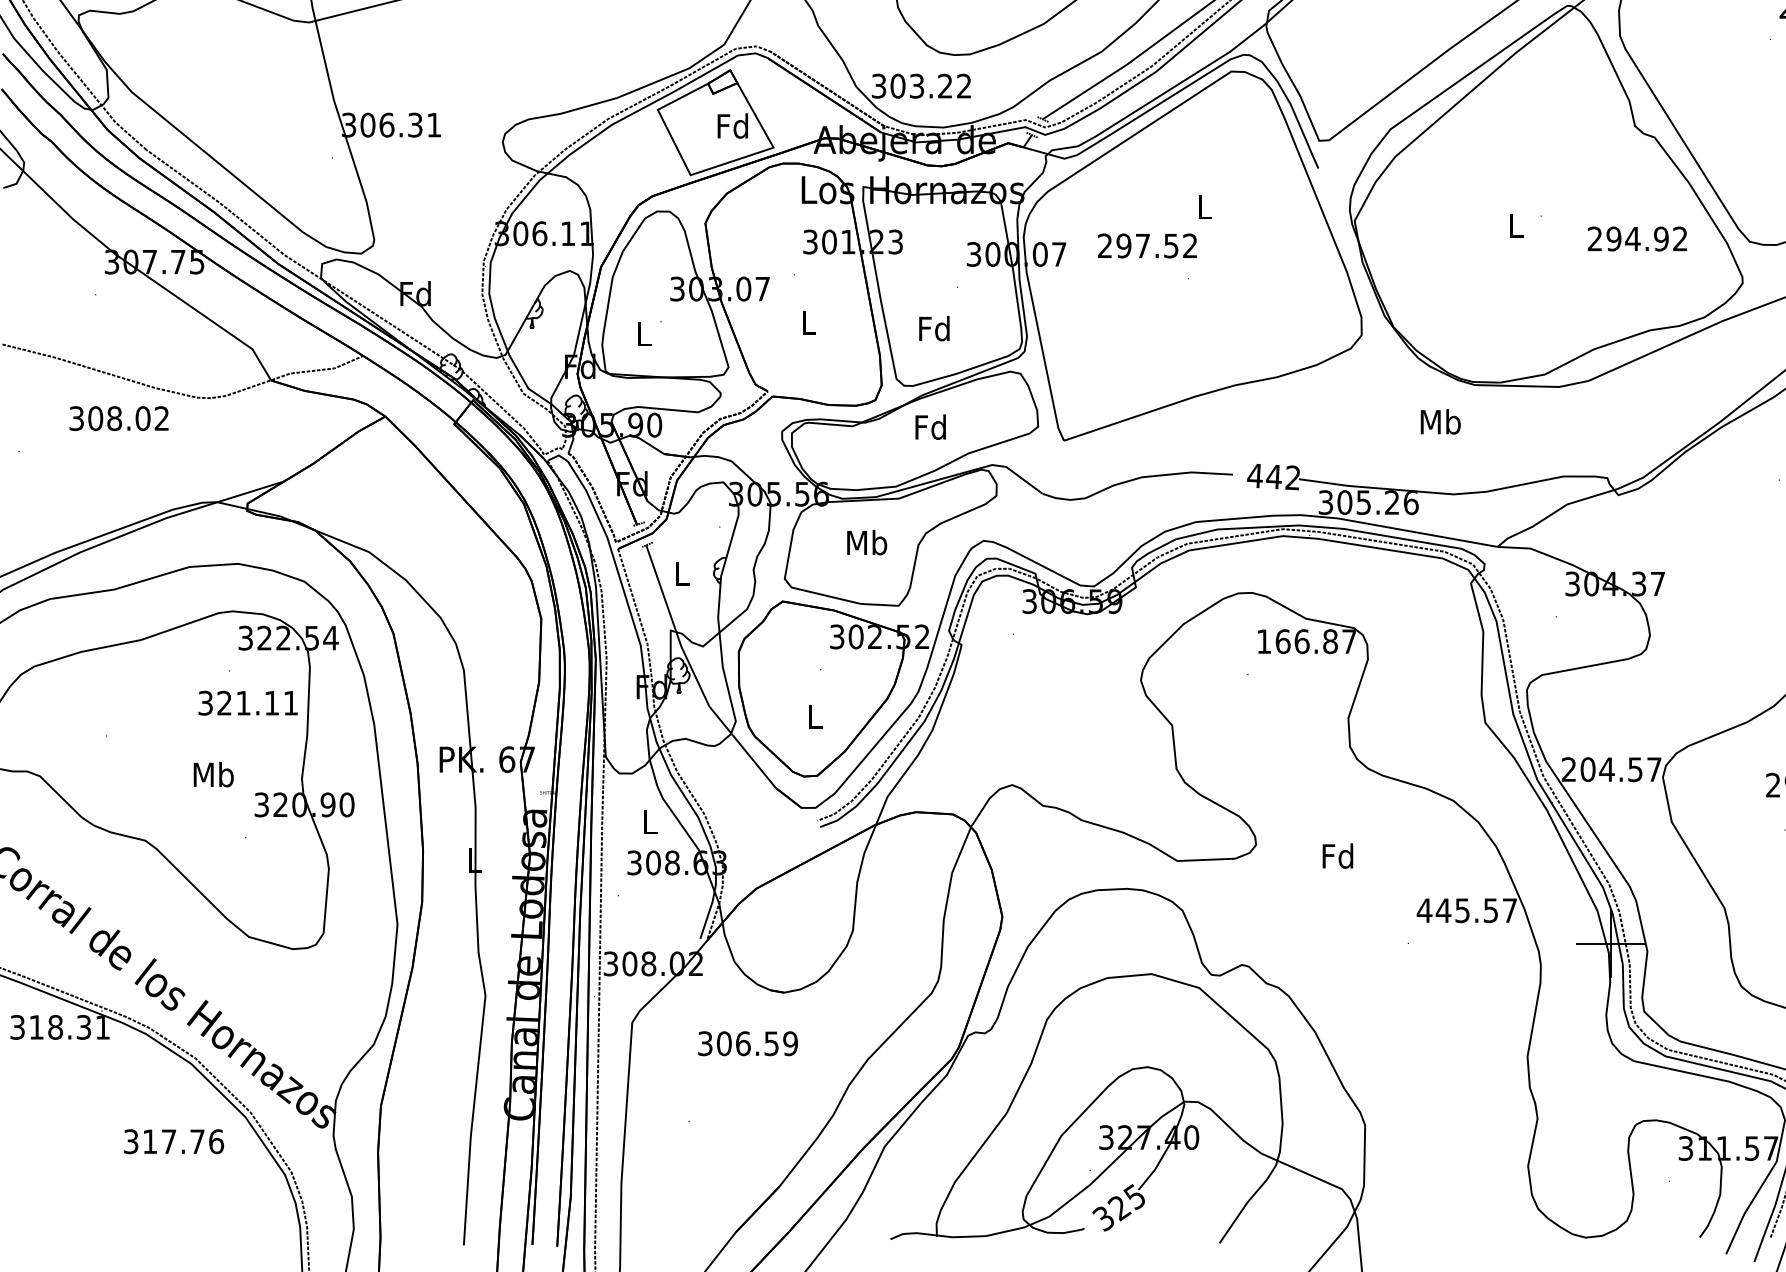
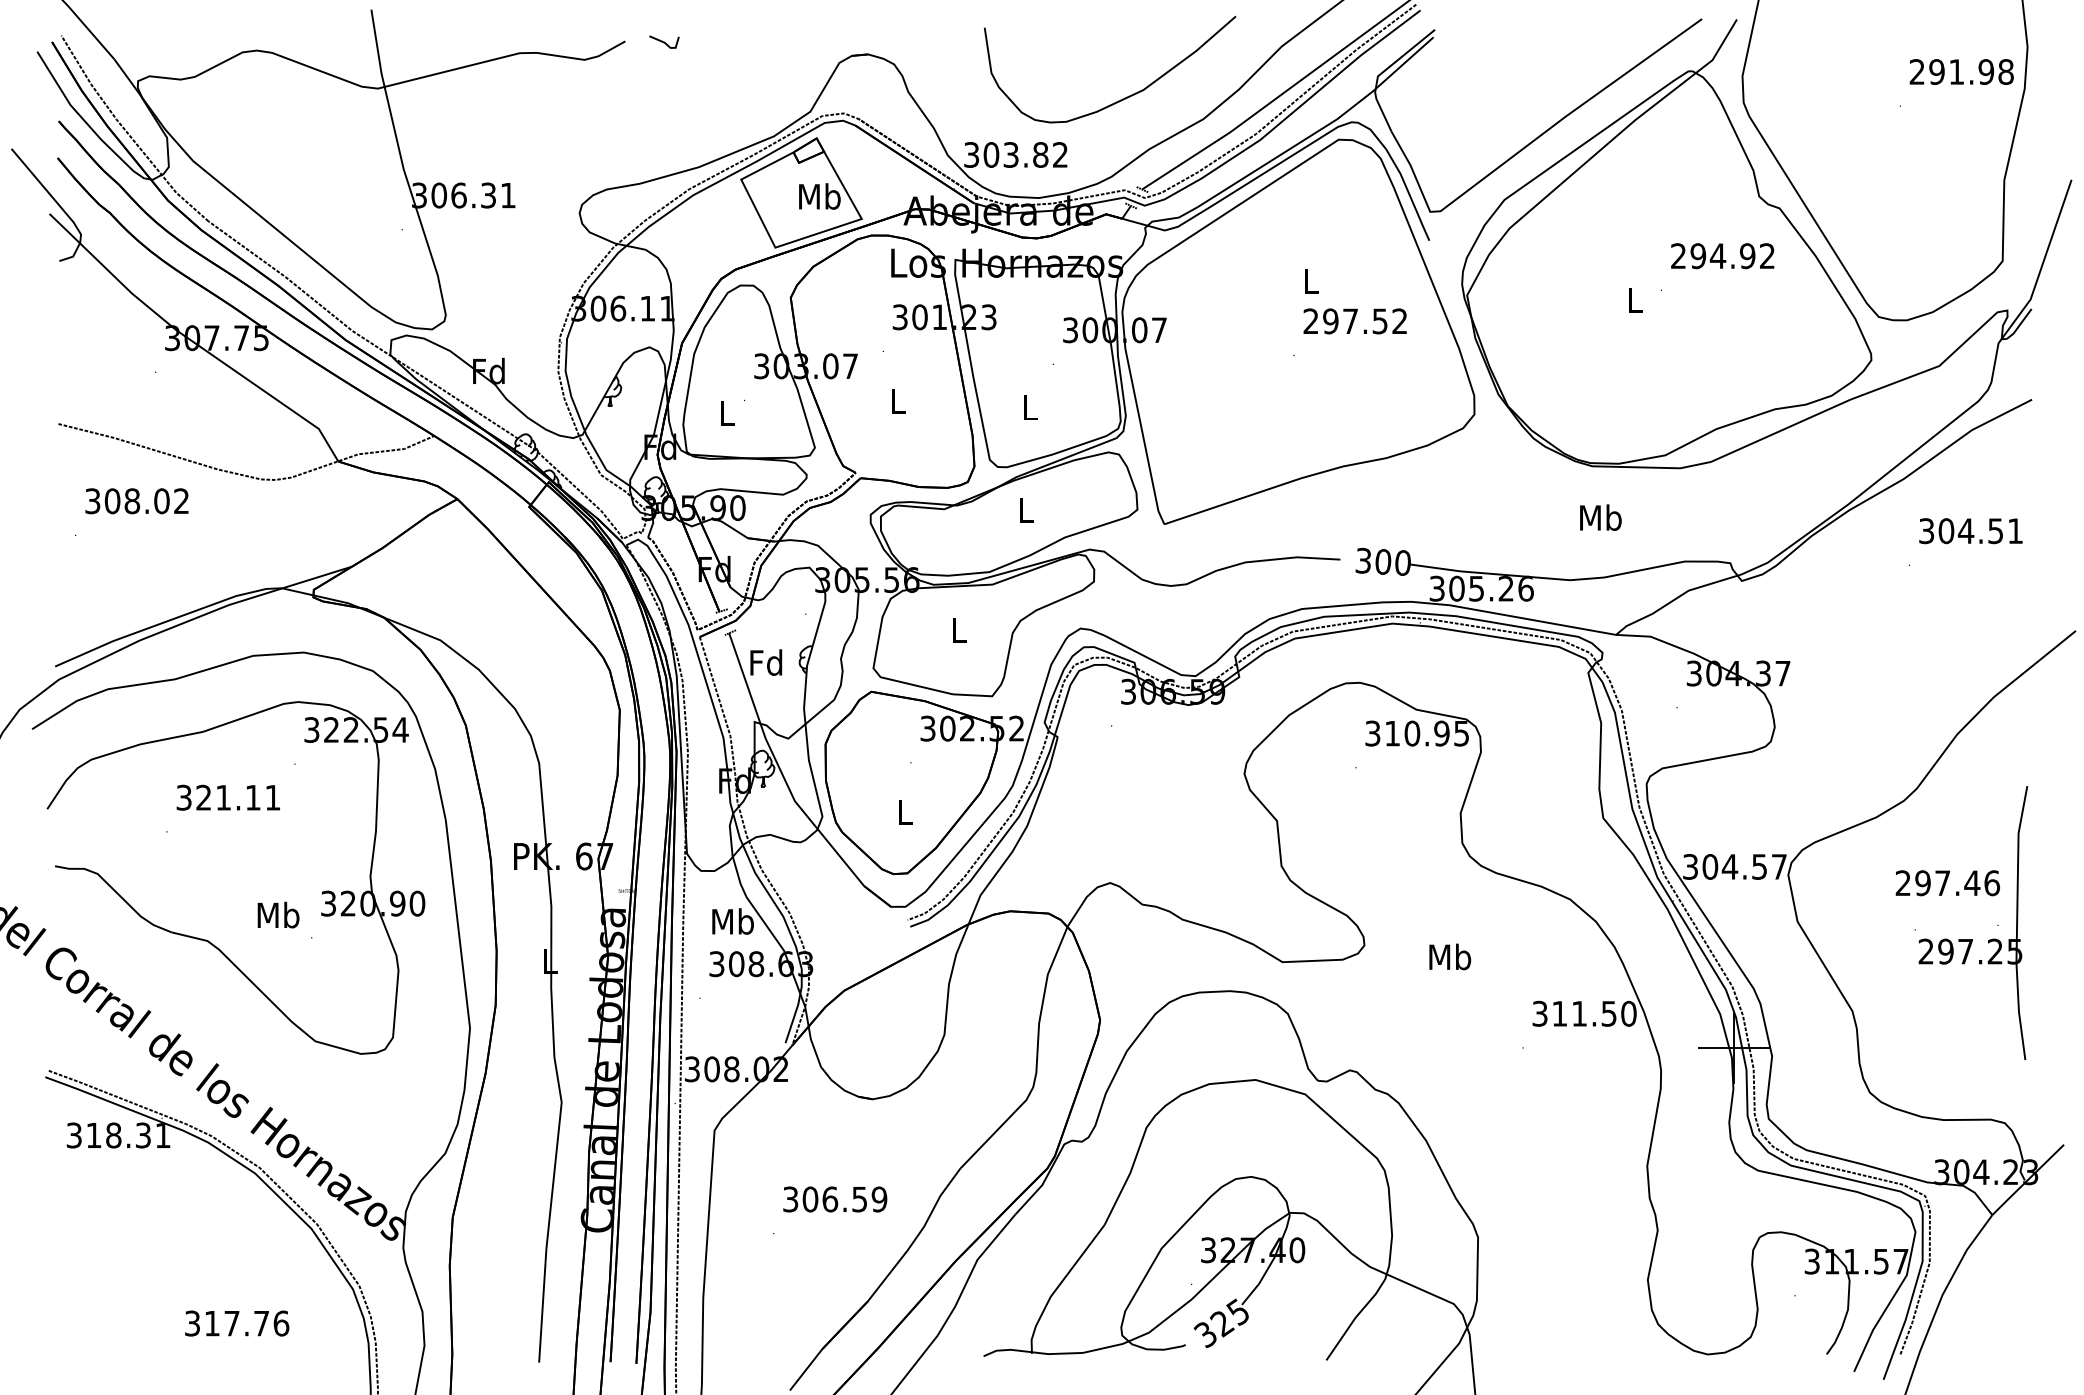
text: (945, 85) -> (1040, 154), 303.22 -> 303.82
text: (732, 126) -> (819, 196), Fd -> Mb
text: (1637, 239) -> (1722, 256), moved
text: (1146, 246) -> (1354, 321), moved
text: (934, 328) -> (1029, 407), Fd -> L
text: (118, 418) -> (136, 501), moved
text: (1440, 421) -> (1600, 517), moved
text: (930, 426) -> (1025, 509), Fd -> L
text: (1273, 476) -> (1382, 561), 442 -> 300
text: (867, 542) -> (959, 630), Mb -> L
text: (682, 573) -> (766, 662), L -> Fd
text: (1306, 641) -> (1416, 733), 166.87 -> 310.95
text: (247, 702) -> (227, 797), moved
text: (1569, 769) -> (1690, 866), 204.57 -> 304.57
text: (213, 774) -> (278, 914), moved
text: (649, 822) -> (732, 921), L -> Mb
text: (1338, 855) -> (1450, 956), Fd -> Mb
text: (1466, 910) -> (1583, 1013), 445.57 -> 311.50
text: (748, 1043) -> (835, 1199), moved
text: (174, 1141) -> (237, 1323), moved

